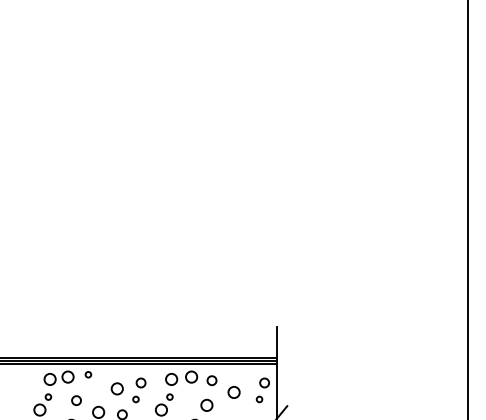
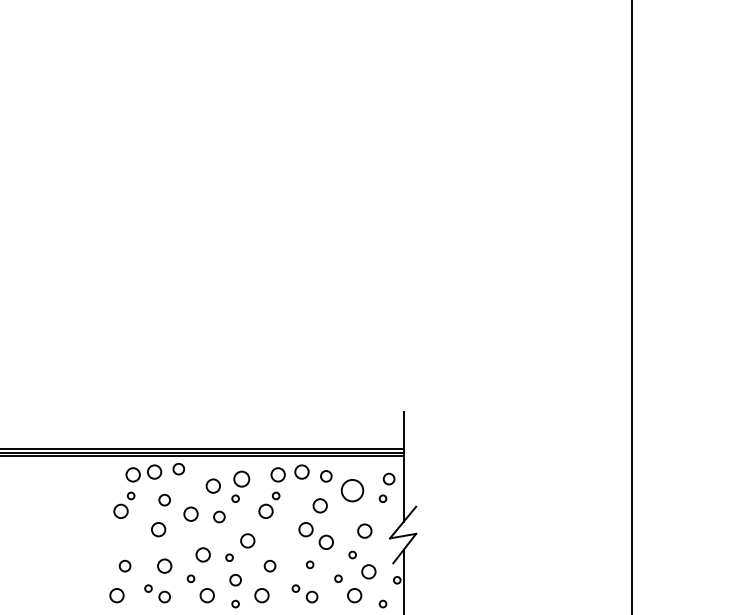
circle: (88, 374) -> (178, 469), size x1.6
circle: (140, 382) -> (241, 478), size x1.4
circle: (233, 391) -> (352, 489), size x1.6

